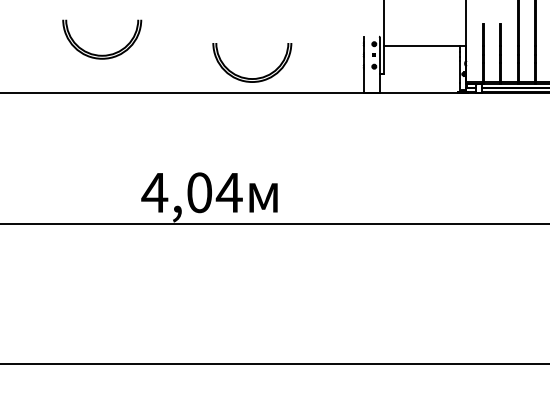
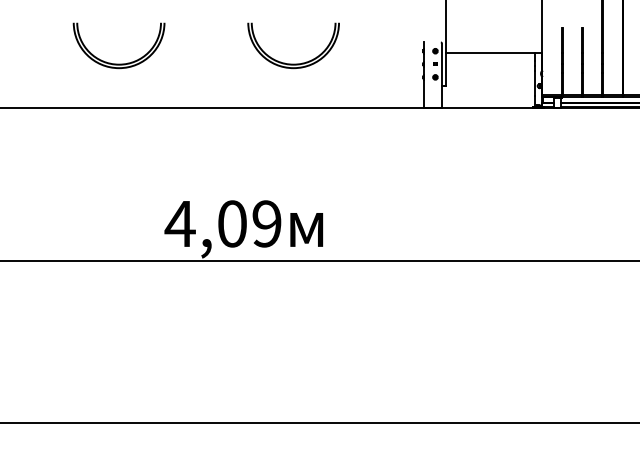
part: (252, 78) -> (293, 63), moved
text: (228, 192) -> (266, 223), 4,04 -> 4,09

